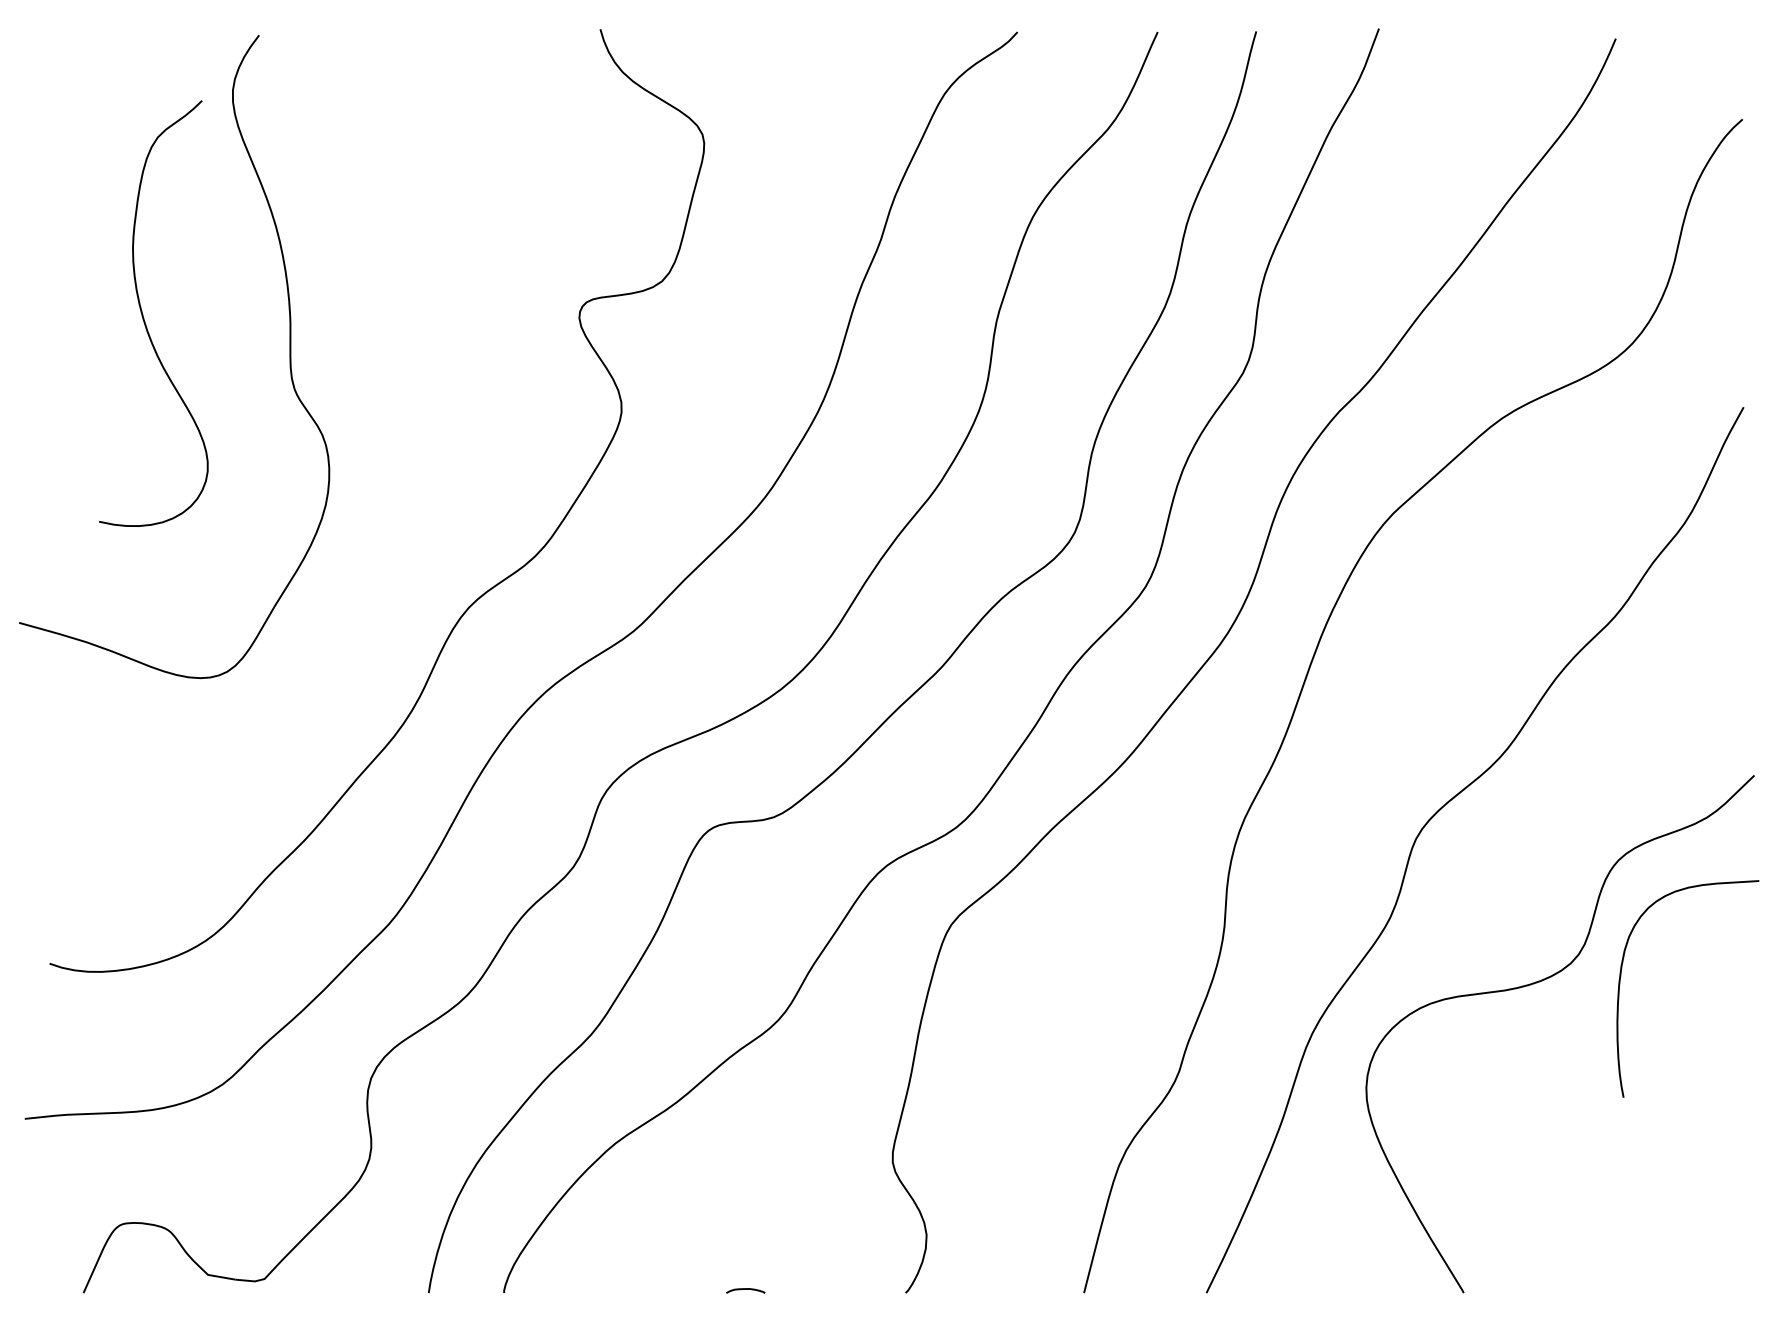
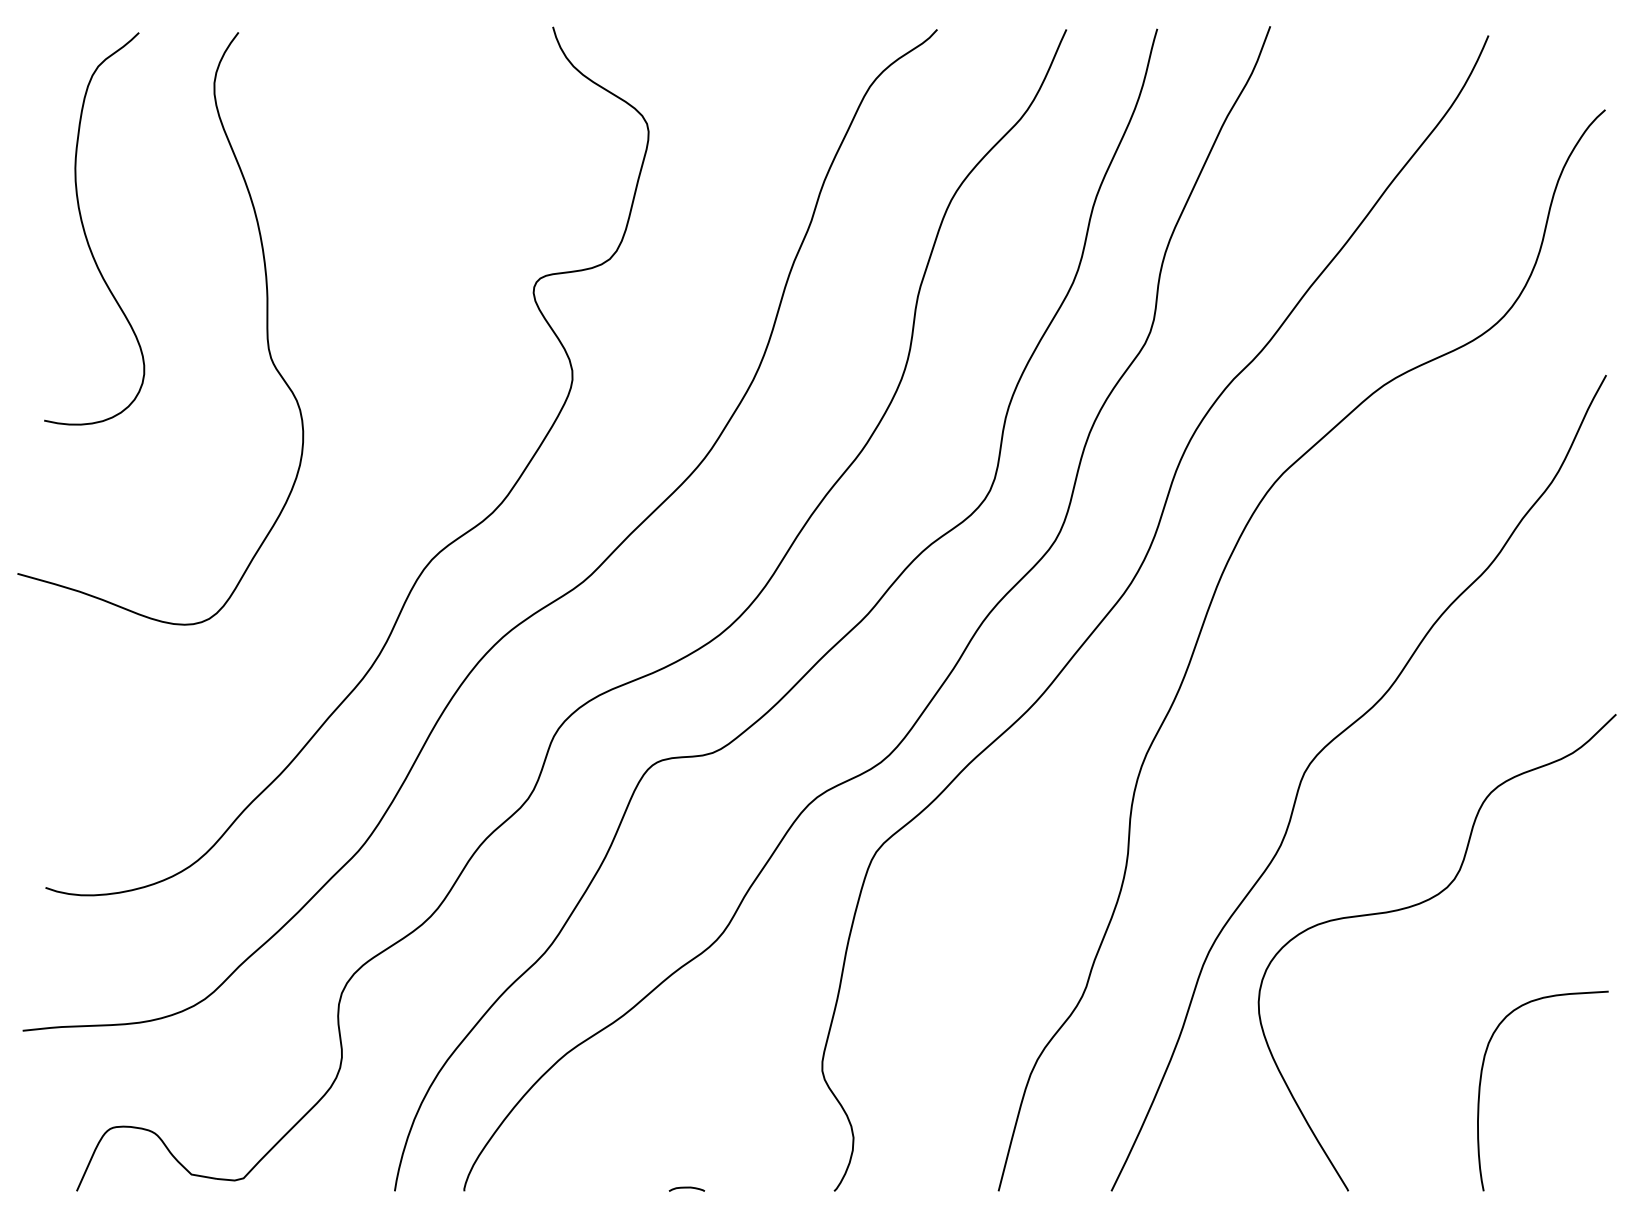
curve: (143, 315) -> (85, 230), moved
curve: (1621, 979) -> (1481, 1082), moved

